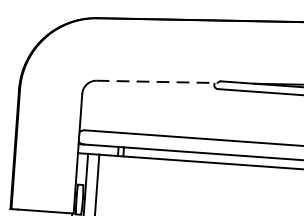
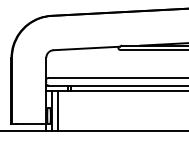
line: (158, 82) -> (87, 48), dashed -> solid

